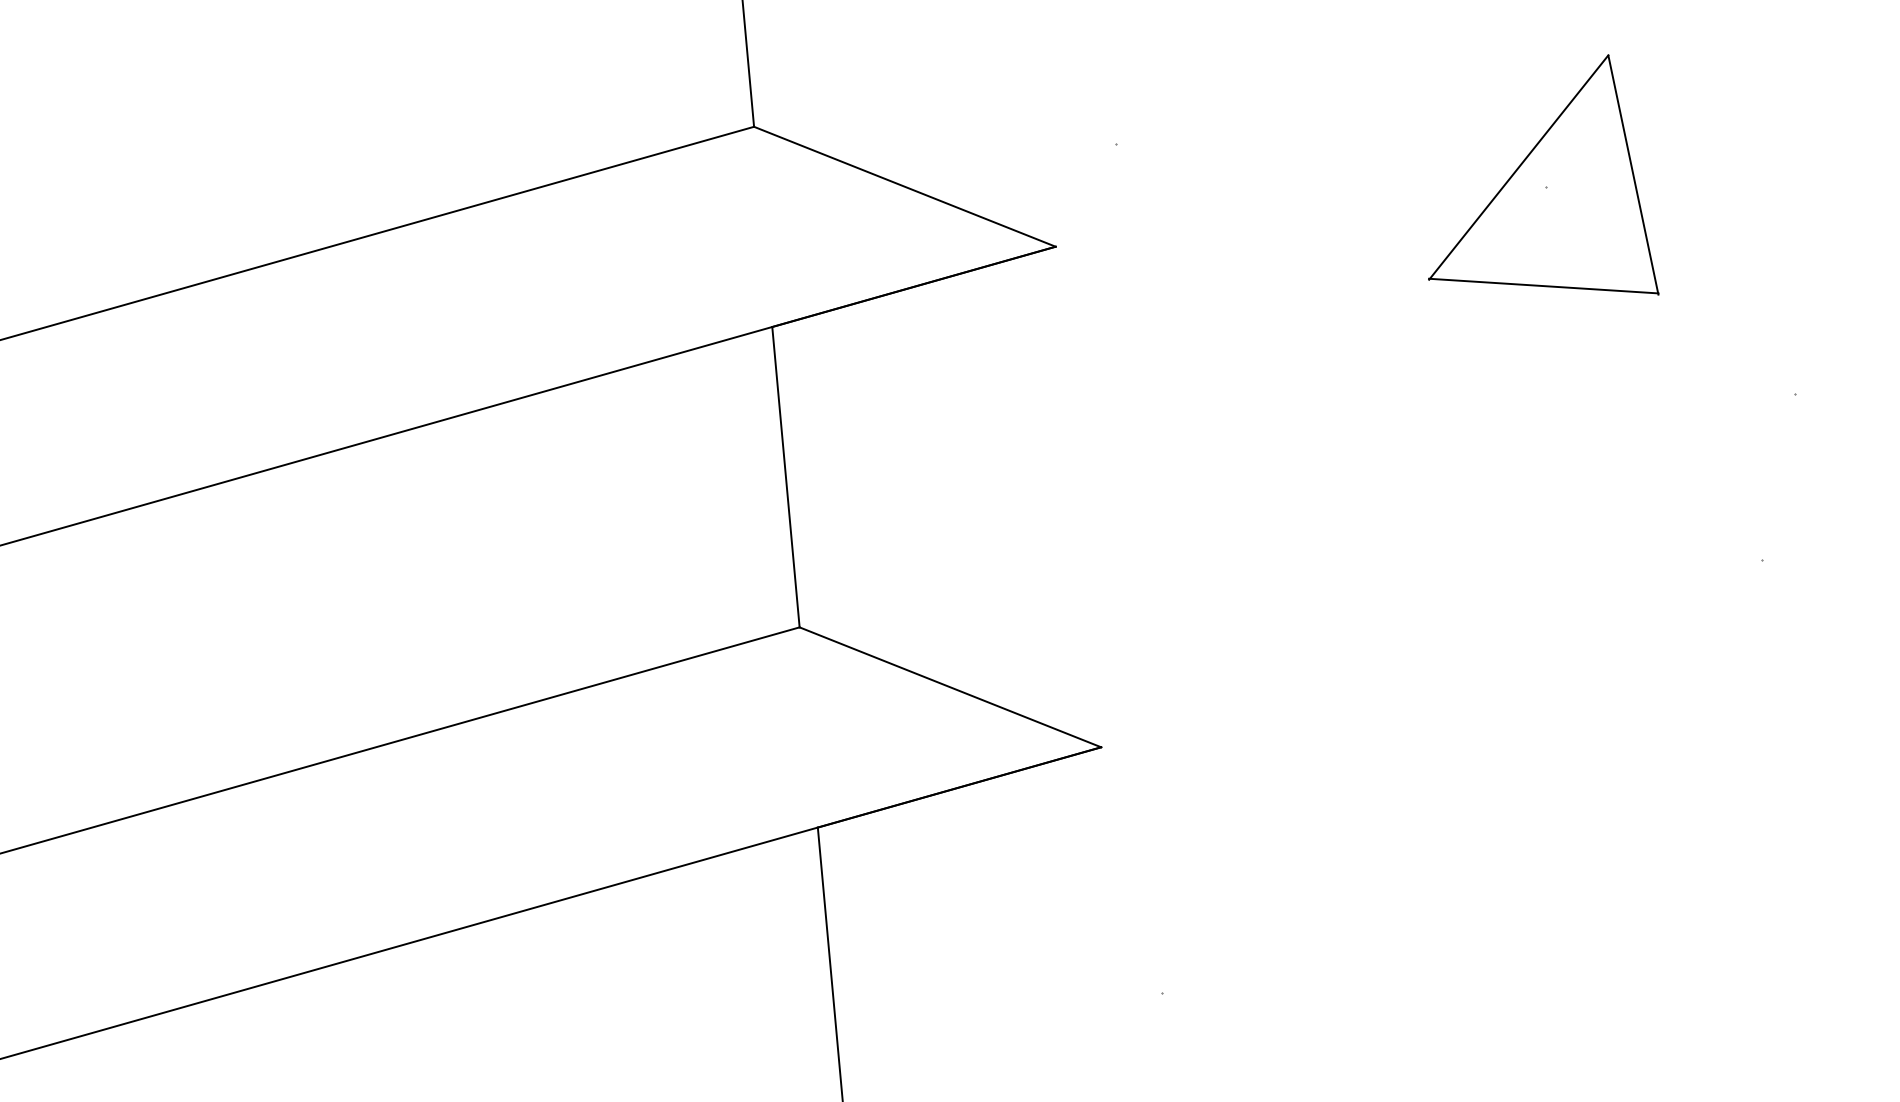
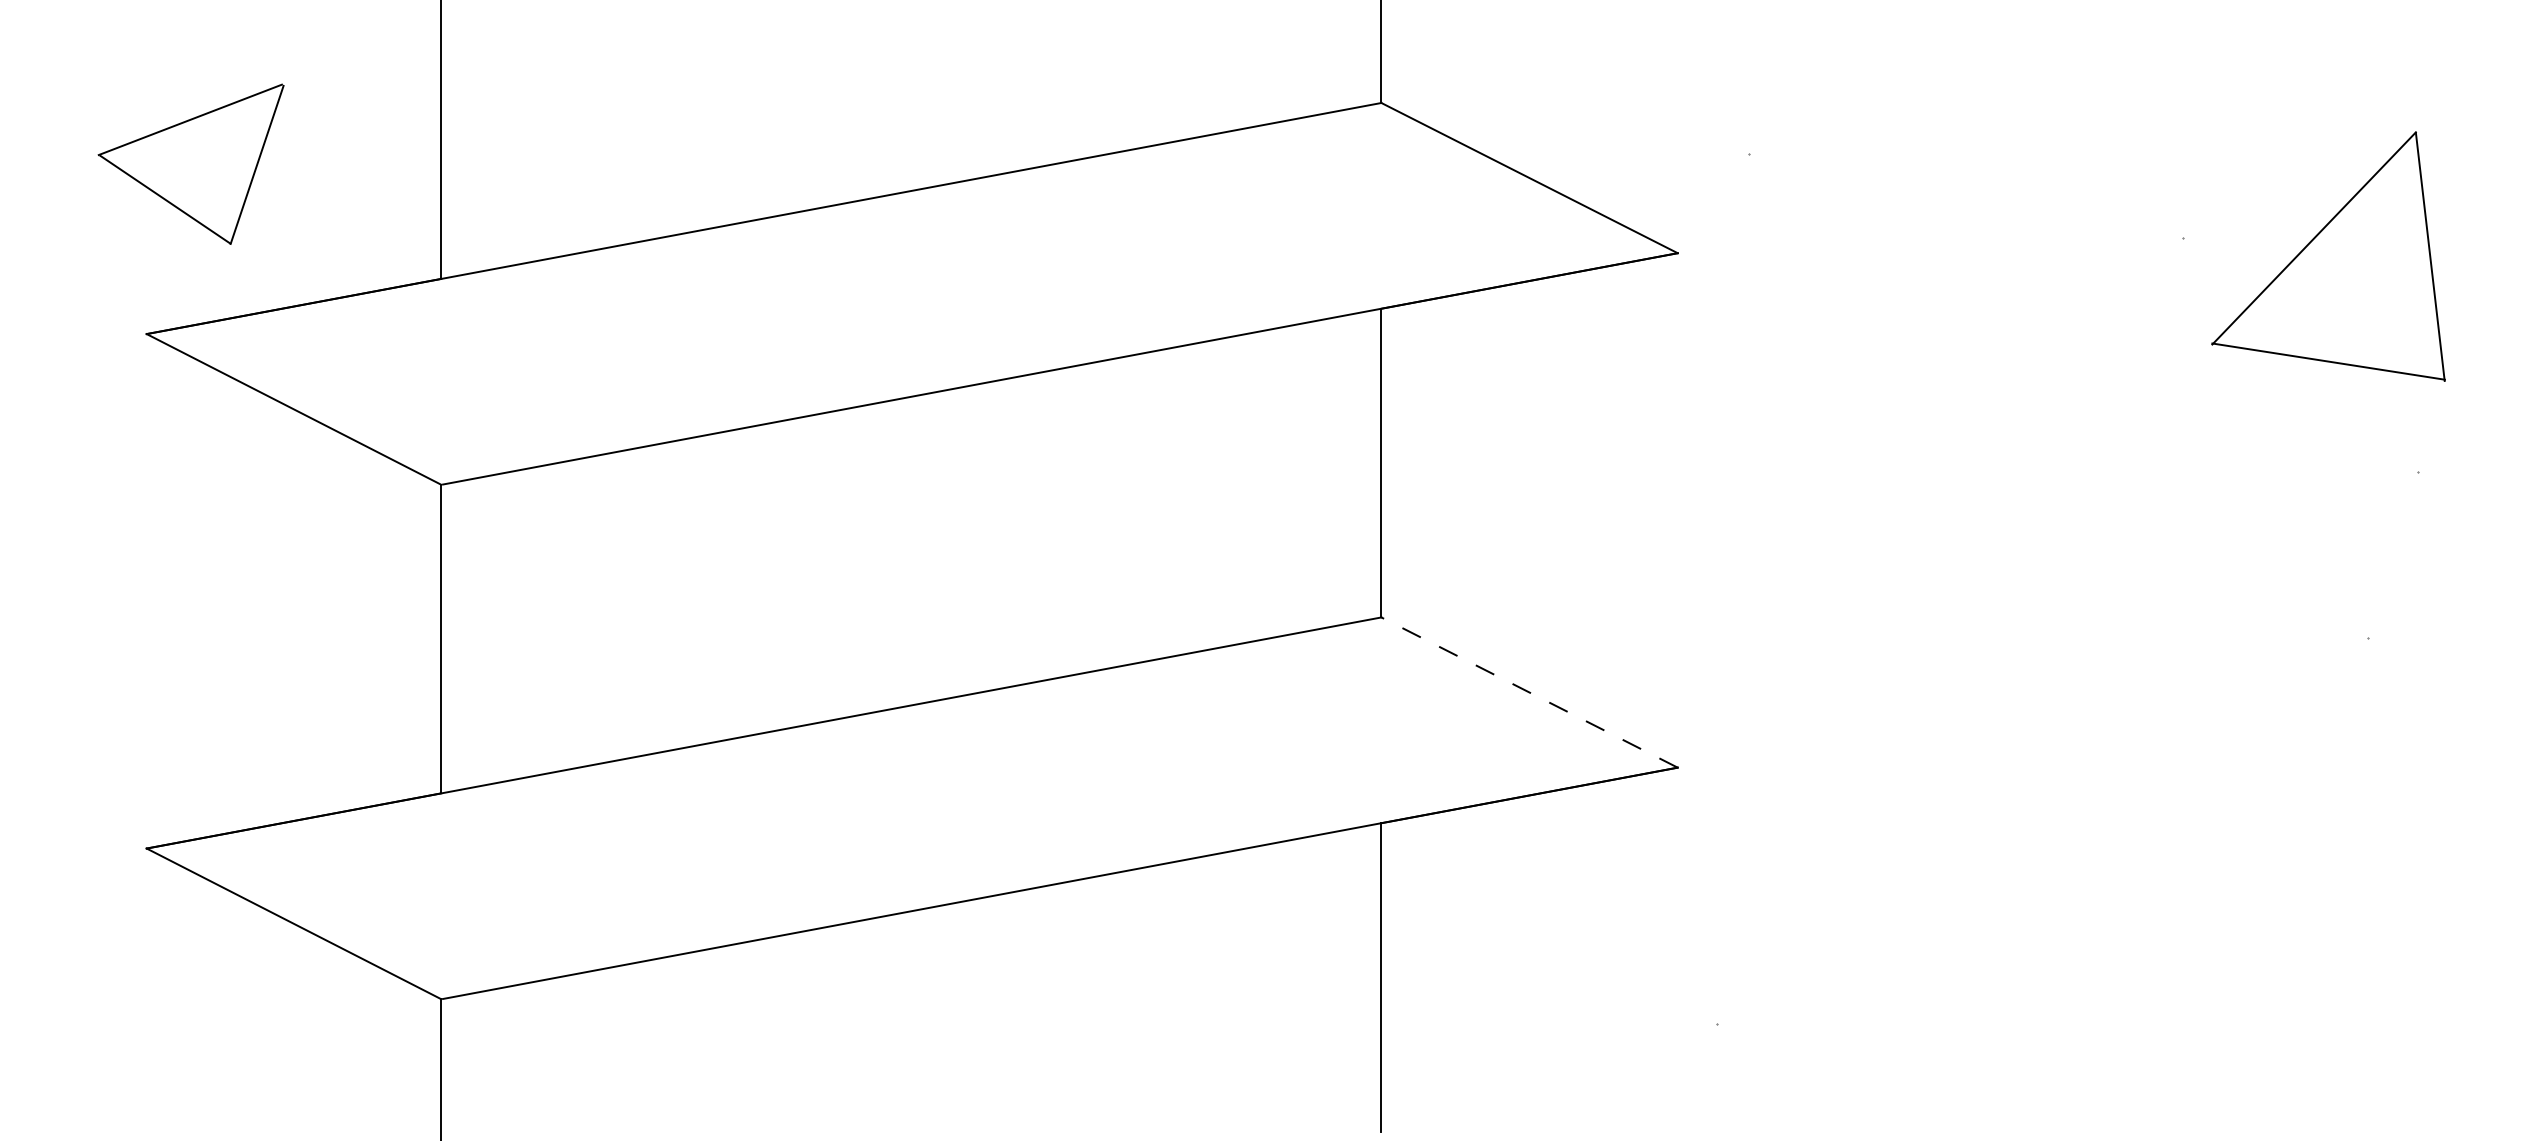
part: (1534, 183) -> (2328, 256), moved
line: (950, 687) -> (1529, 692), solid -> dashed

